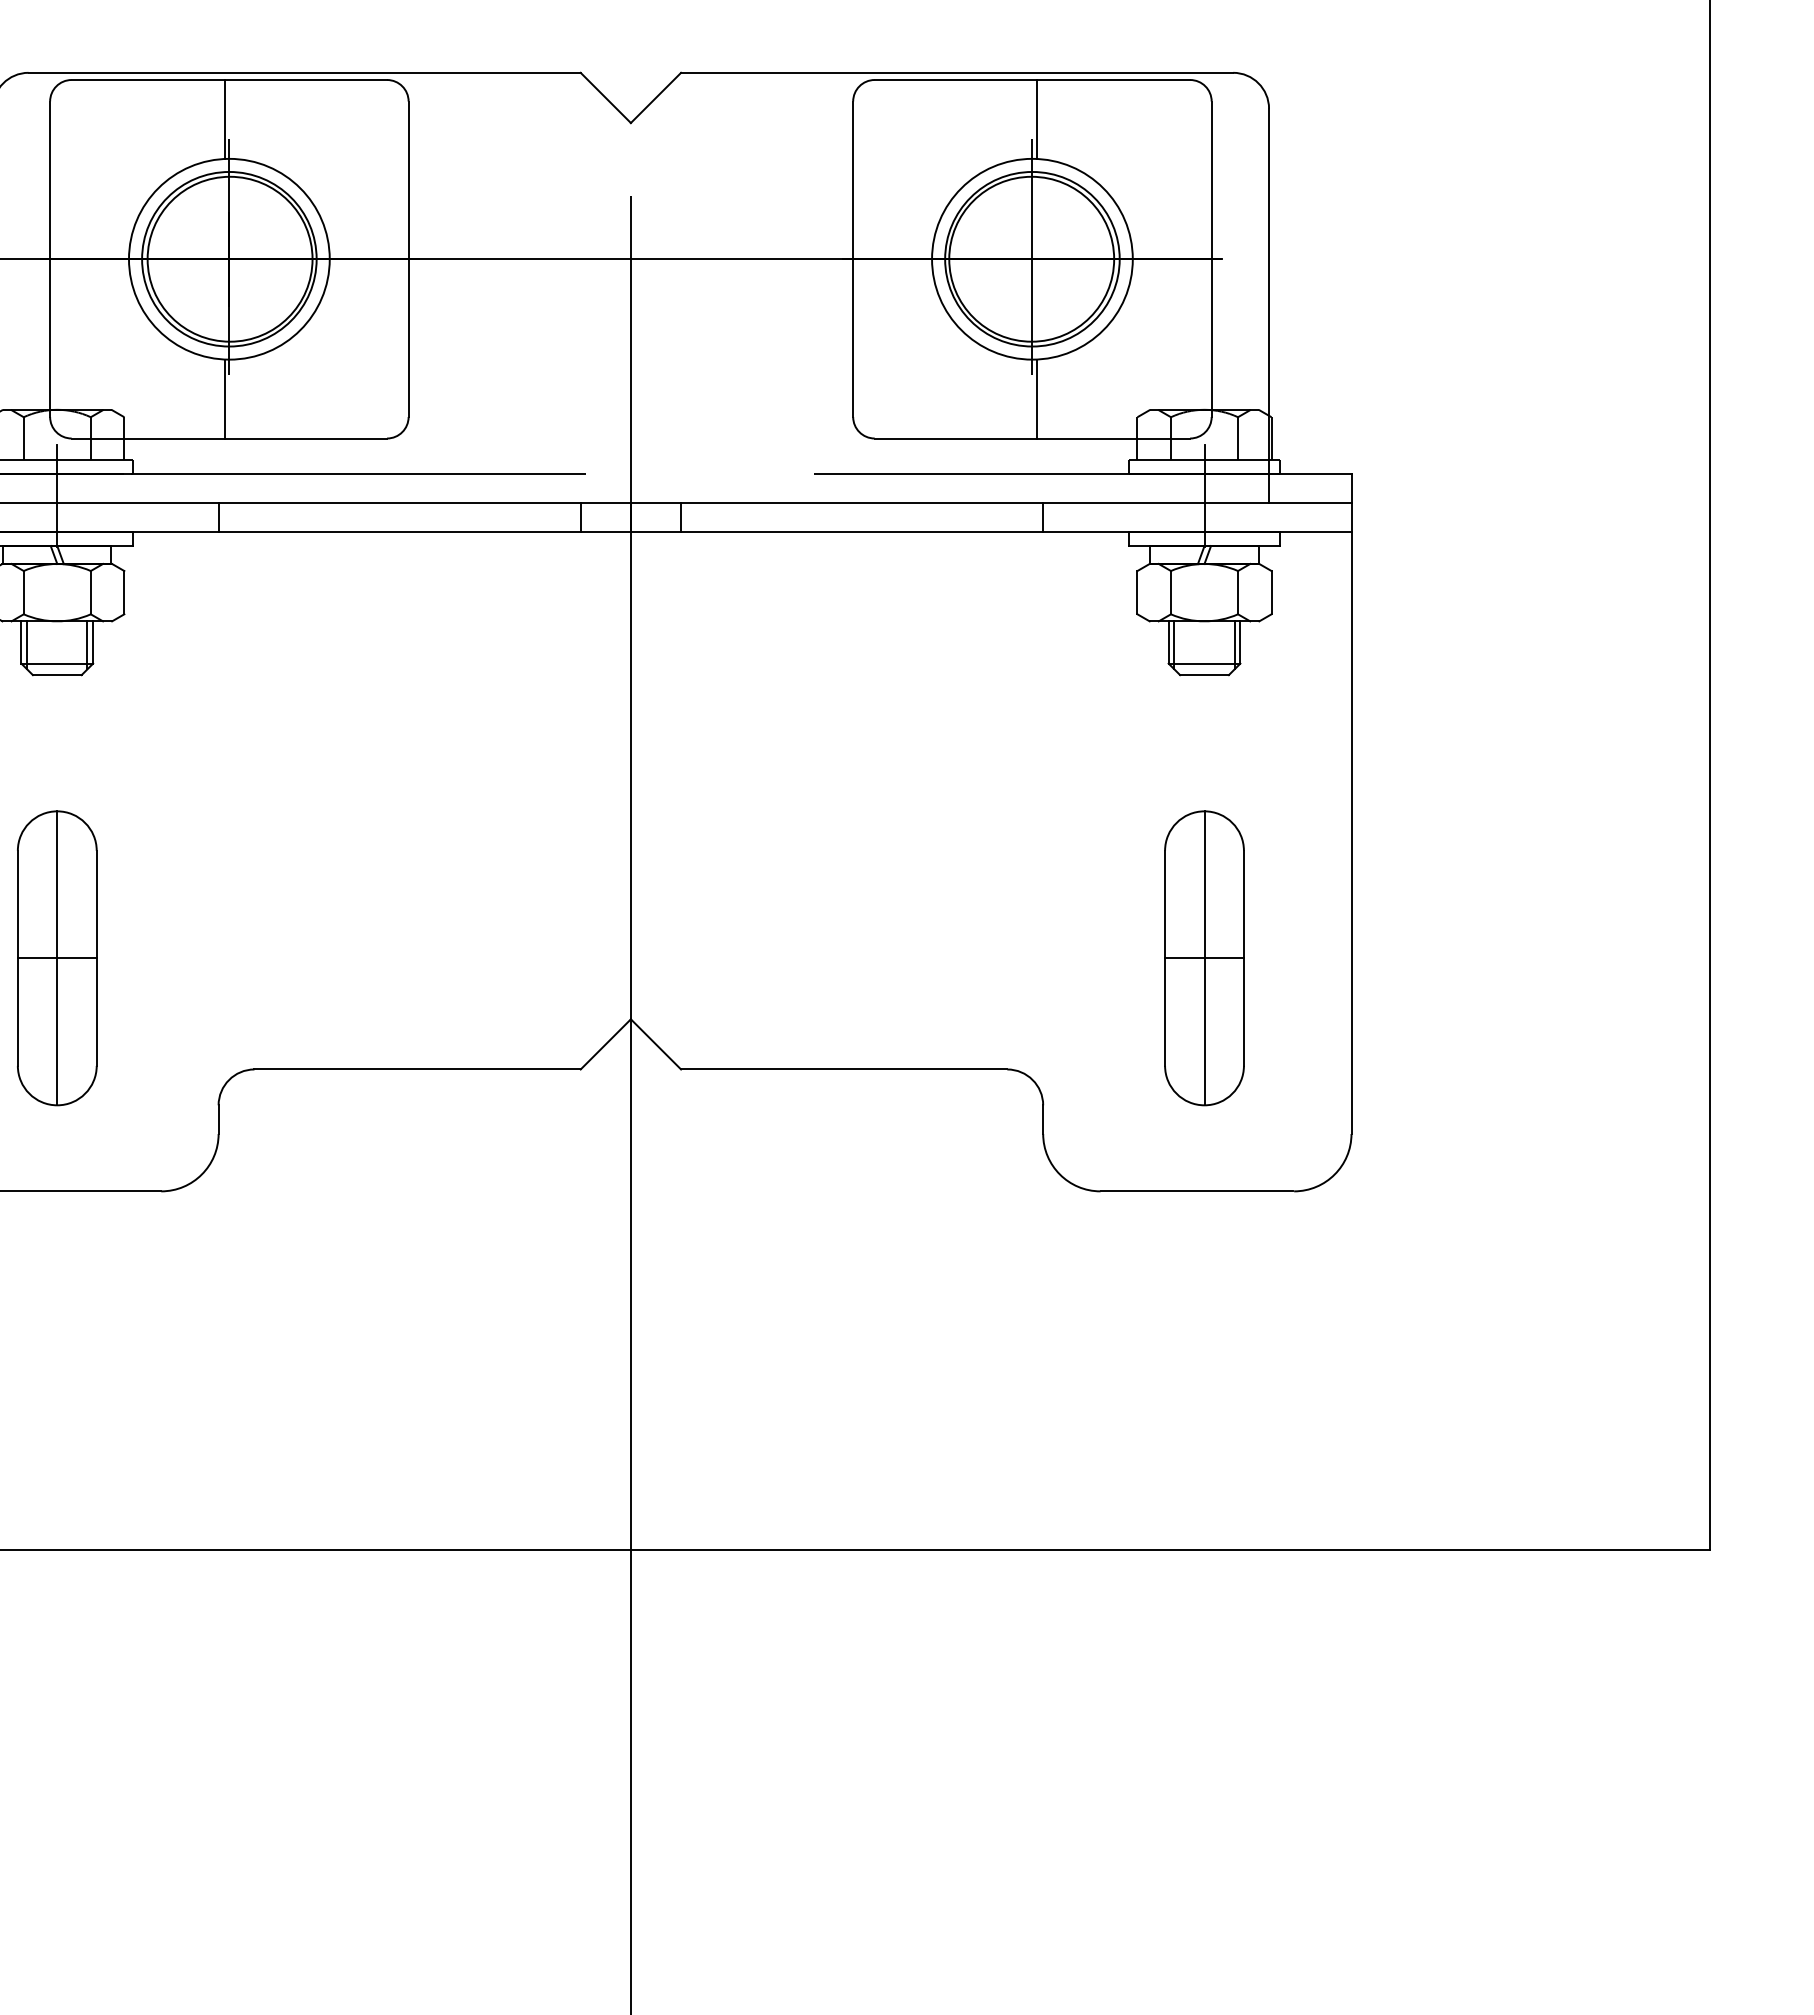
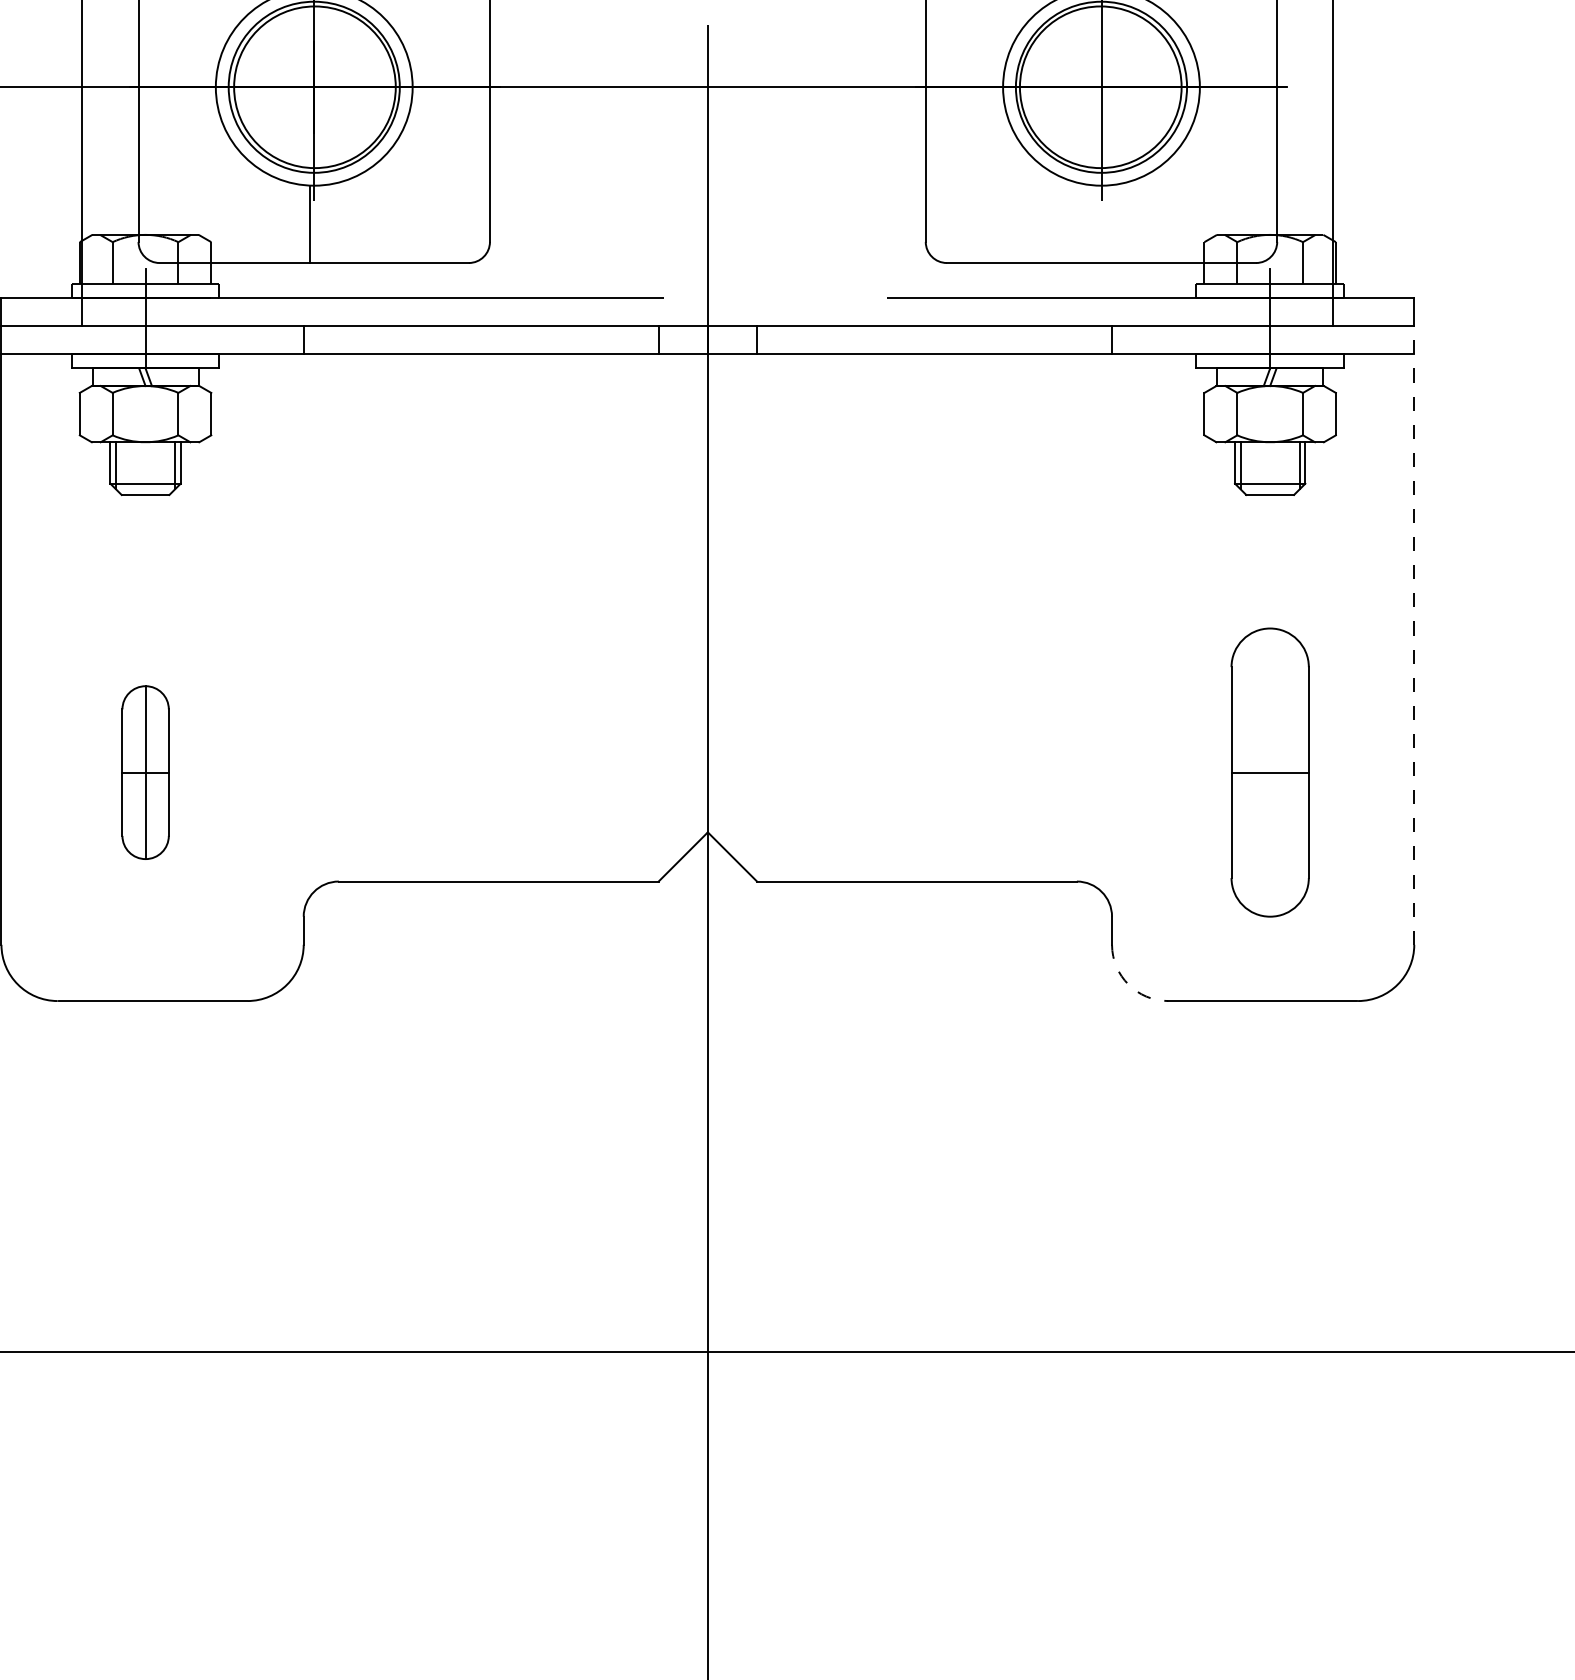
line: (1036, 398) -> (1105, 223), removed
line: (1351, 818) -> (1414, 635), solid -> dashed
part: (57, 958) -> (145, 772), size x0.6
line: (1204, 958) -> (1270, 772), removed
arc: (1059, 1174) -> (1128, 984), solid -> dashed

